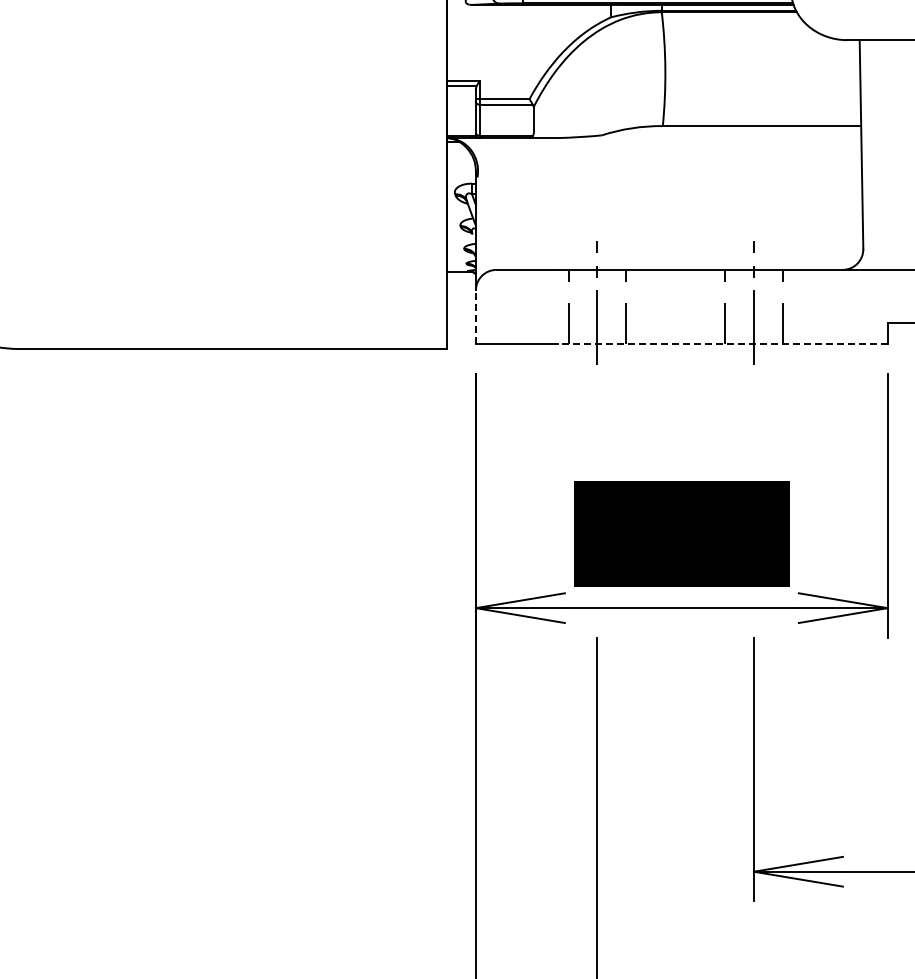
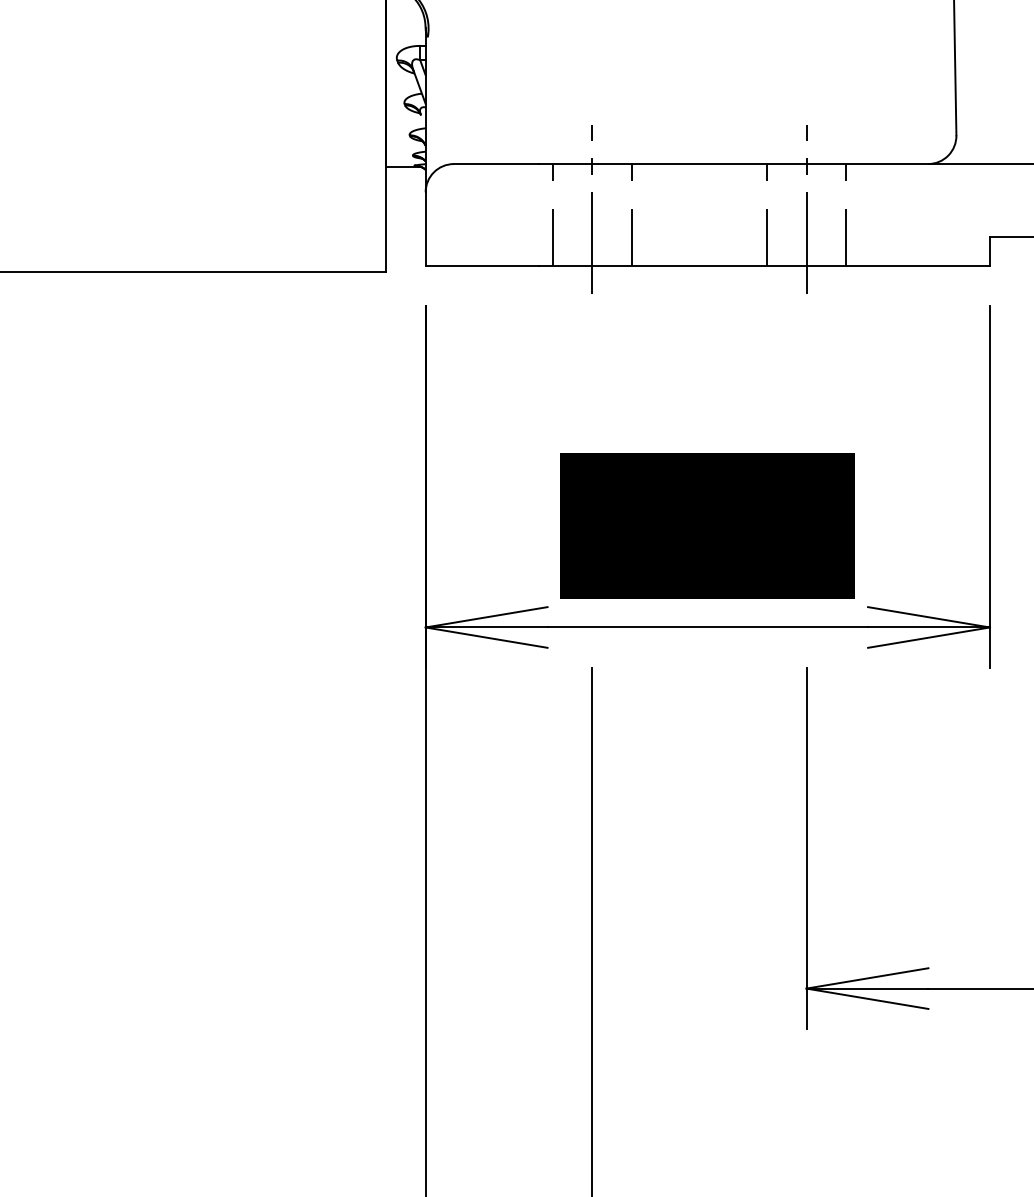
line: (475, 317) -> (425, 229), dashed -> solid
line: (723, 344) -> (764, 266), dashed -> solid

